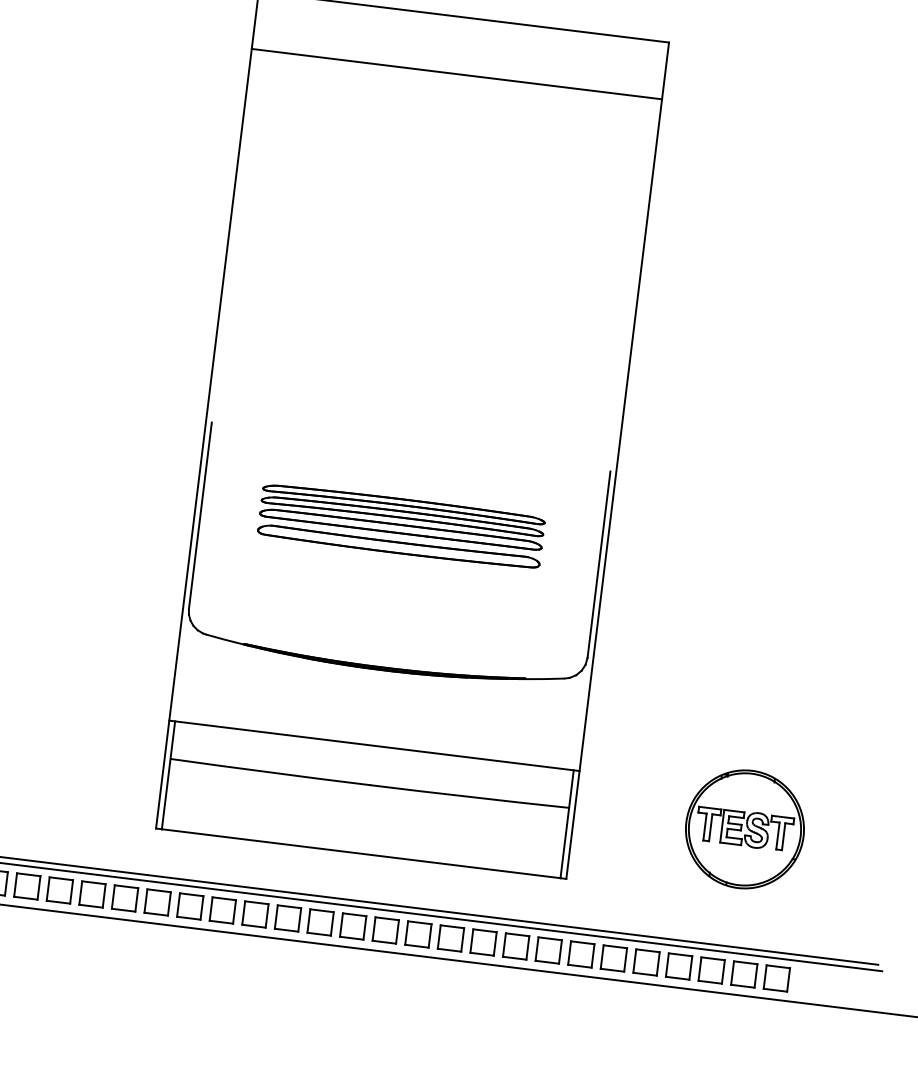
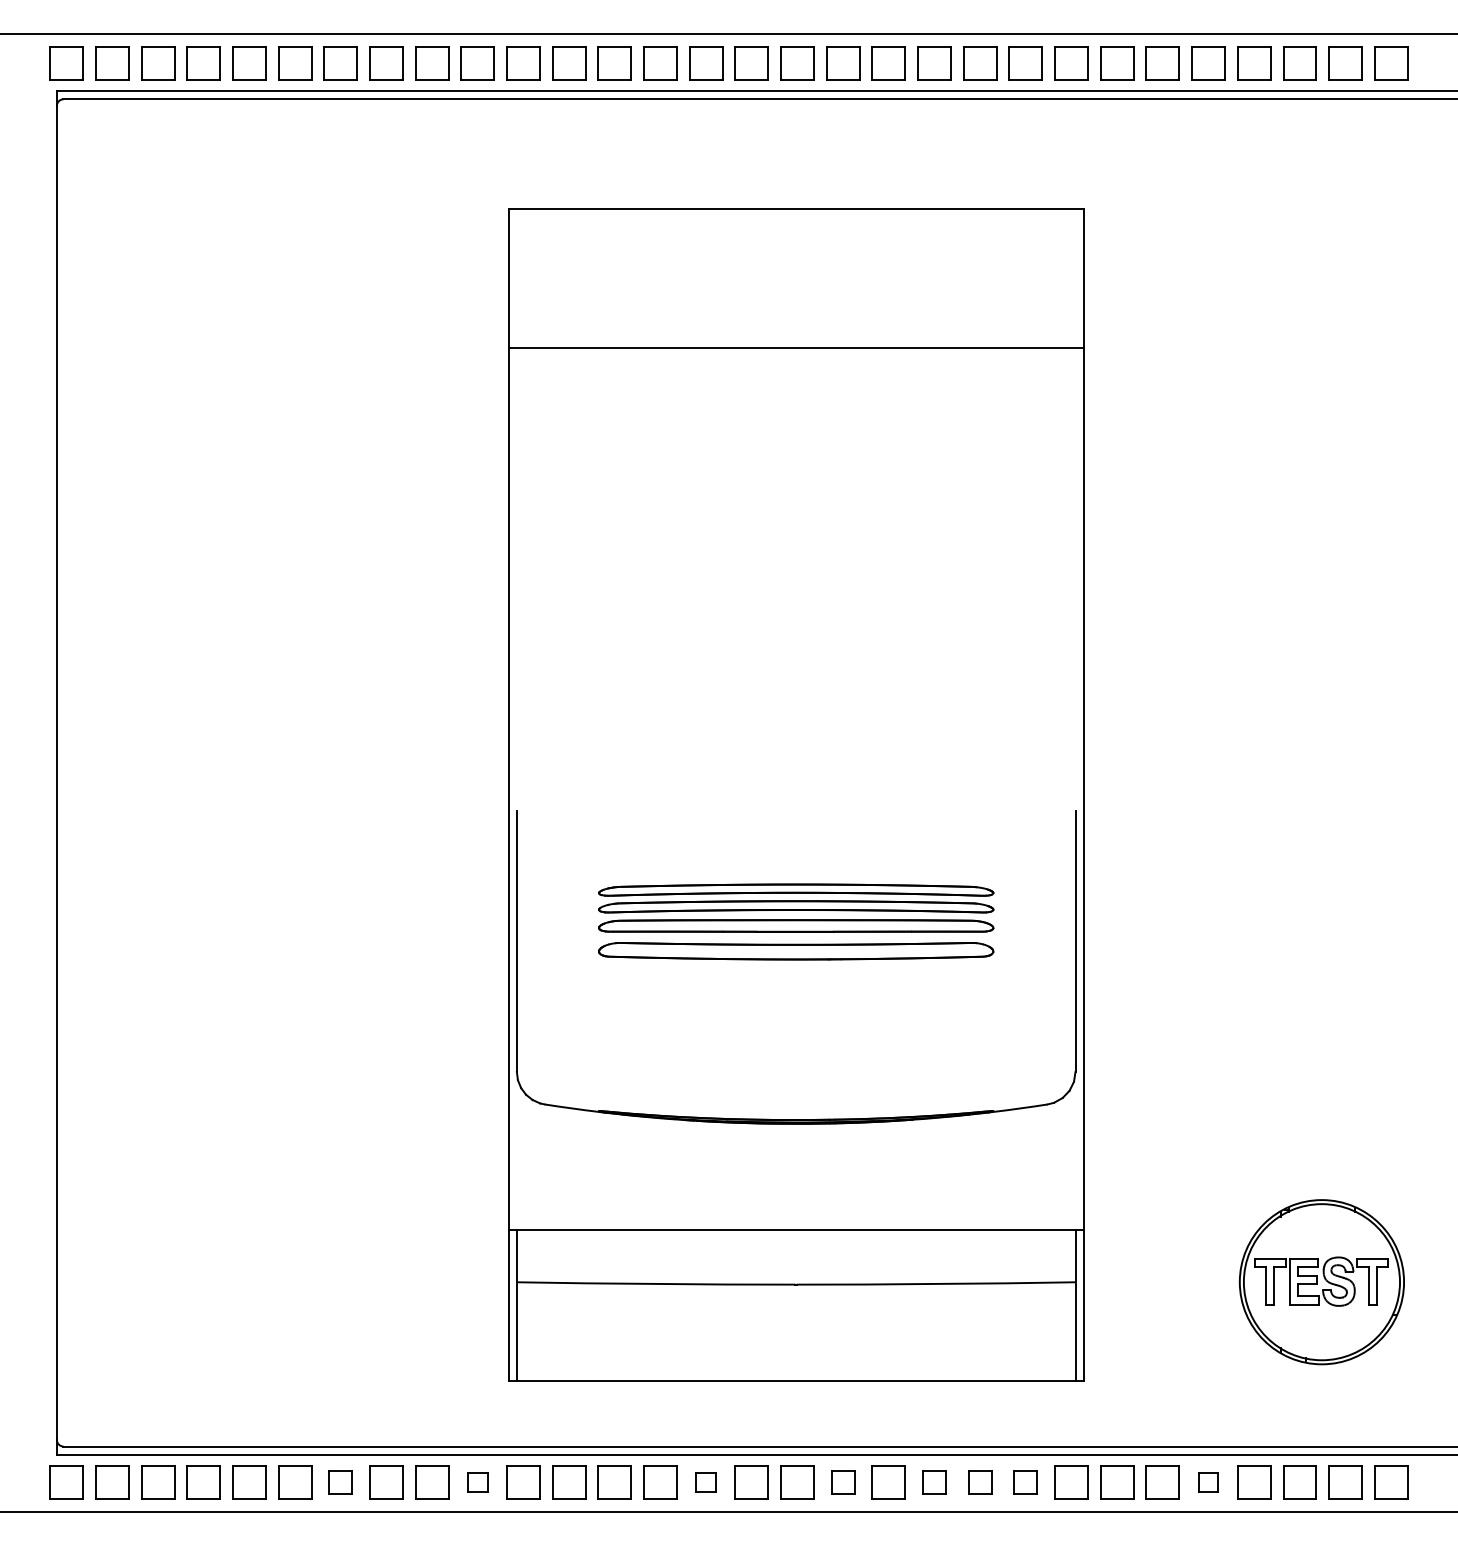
line: (456, 74) -> (795, 348), moved
part: (27, 886) -> (340, 1482), size x0.7
part: (124, 898) -> (477, 1482), size x0.6
part: (288, 918) -> (706, 1482), size x0.6
part: (386, 930) -> (843, 1482), size x0.7
part: (450, 938) -> (934, 1482), size x0.7
part: (483, 942) -> (980, 1482), size x0.7
part: (515, 946) -> (1025, 1482), size x0.7
part: (646, 962) -> (1208, 1482), size x0.6

